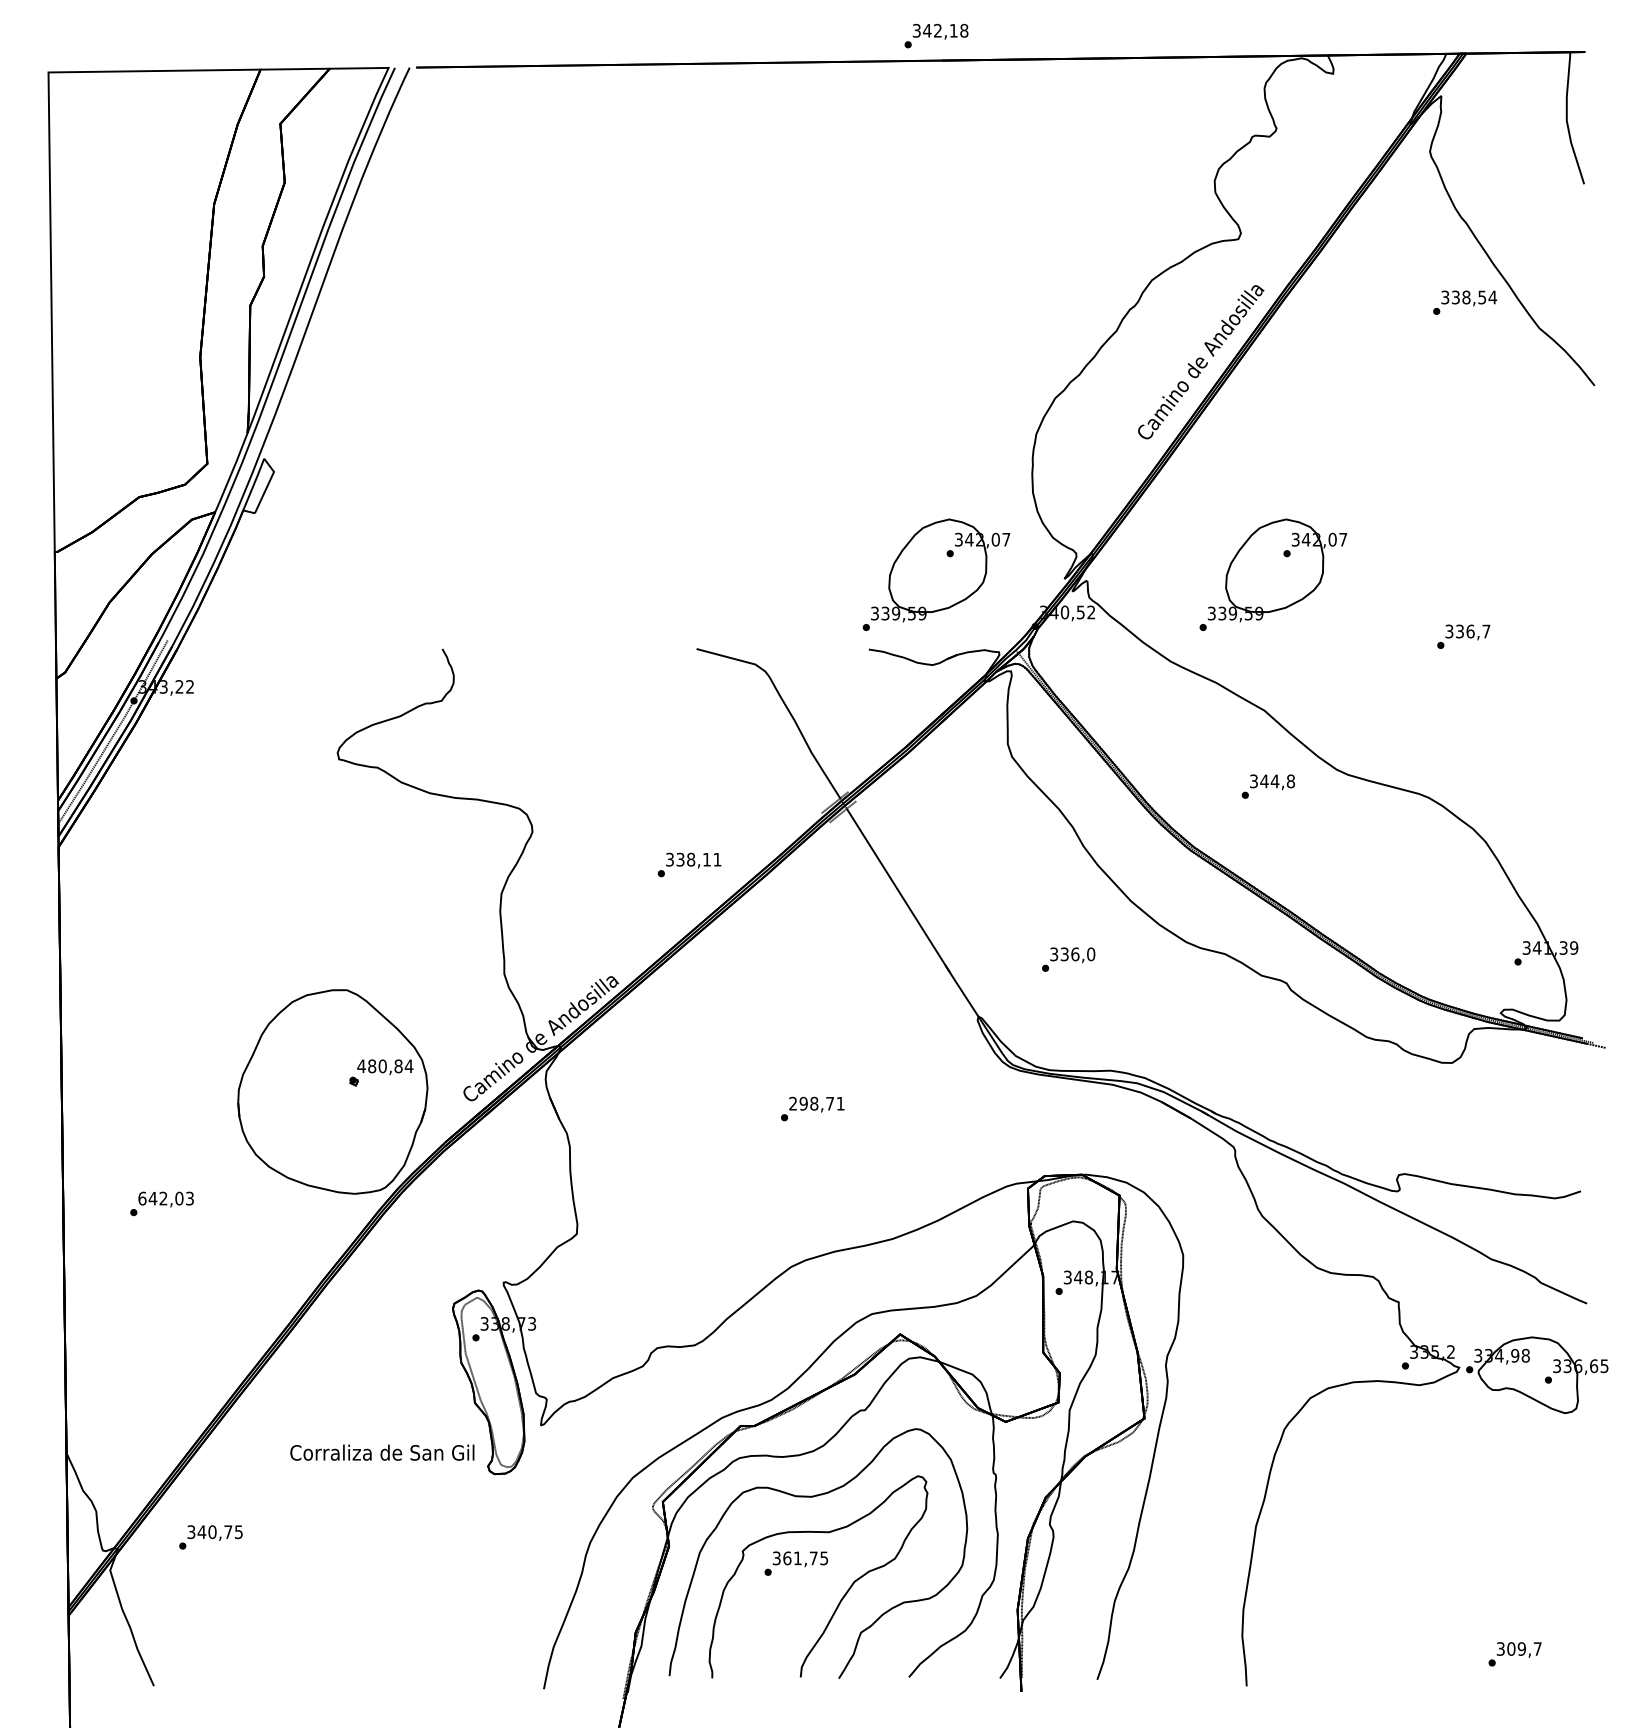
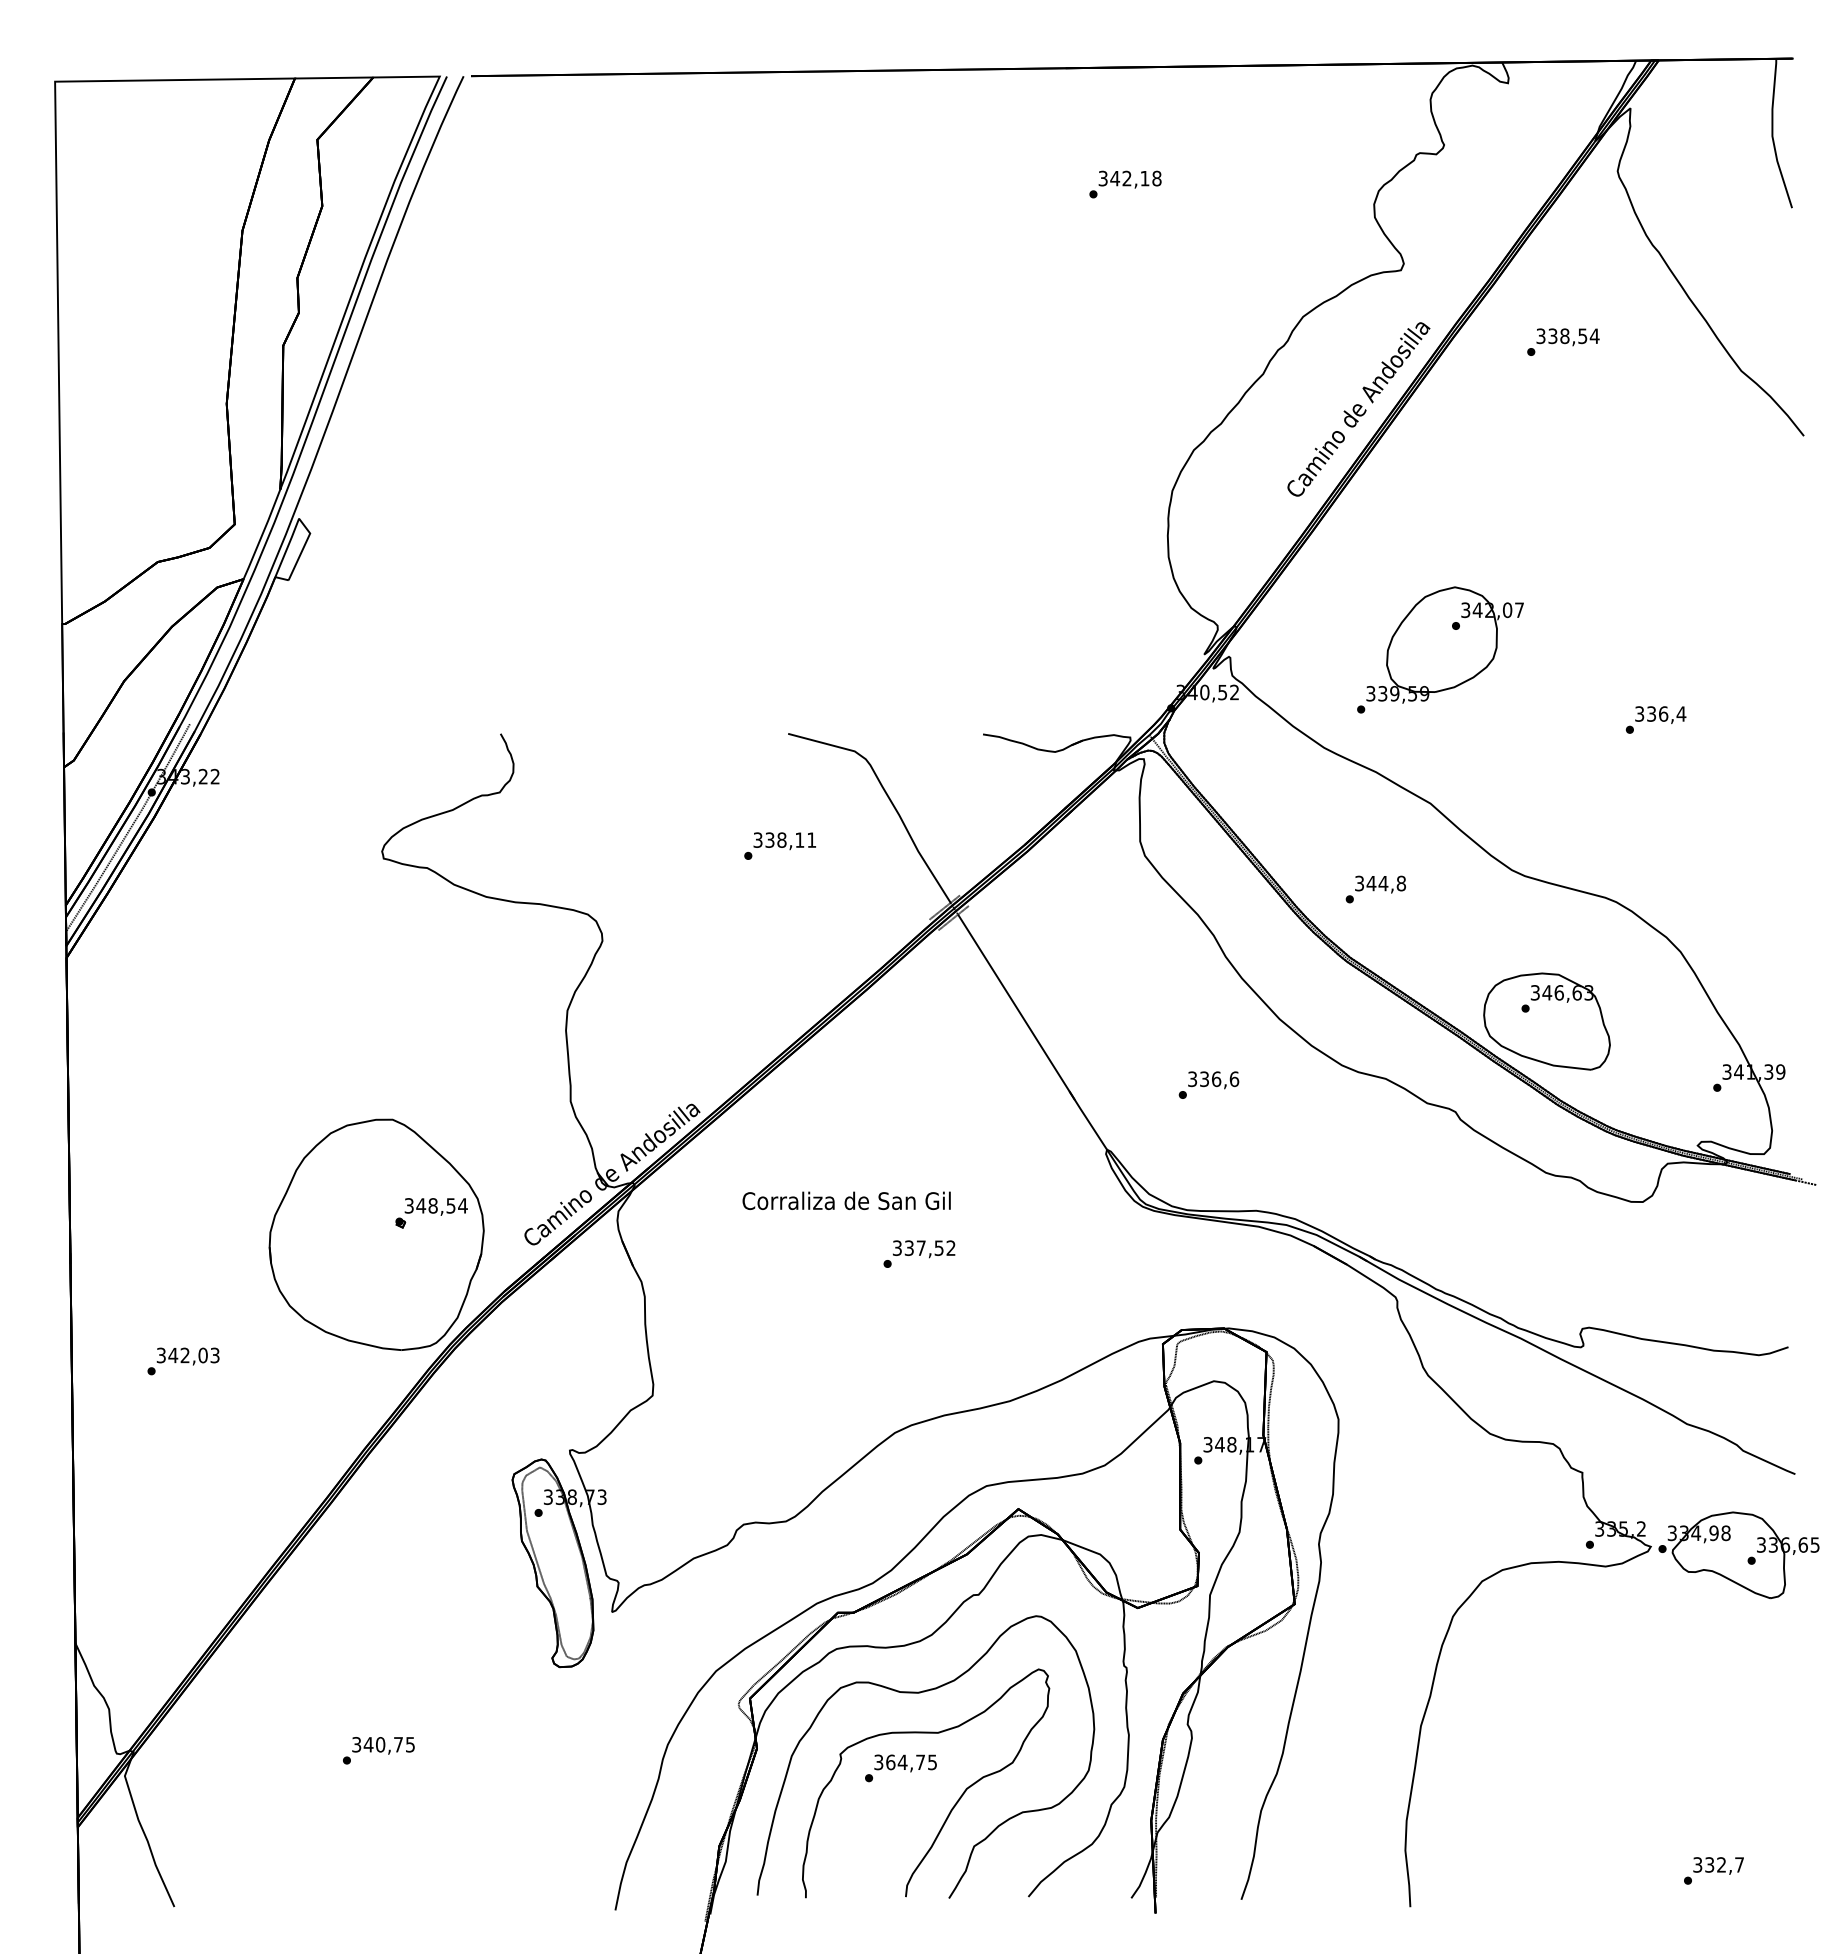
text: (936, 36) -> (1125, 184), moved
text: (1465, 302) -> (1563, 341), moved
part: (936, 574) -> (1059, 649), removed
text: (1486, 631) -> (1681, 713), 336,7 -> 336,4
text: (1268, 786) -> (1375, 889), moved
text: (688, 864) -> (779, 845), moved
part: (1367, 903) -> (1546, 1021), added
text: (1091, 953) -> (1234, 1078), 336,0 -> 336,6
text: (379, 1066) -> (429, 1205), 480,84 -> 348,54
text: (817, 1104) -> (924, 1248), 298,71 -> 337,52
text: (142, 1198) -> (161, 1355), 642,03 -> 342,03
text: (382, 1452) -> (846, 1200), moved
text: (210, 1537) -> (378, 1750), moved
text: (797, 1557) -> (902, 1761), 361,75 -> 364,75
text: (1516, 1648) -> (1715, 1864), 309,7 -> 332,7

